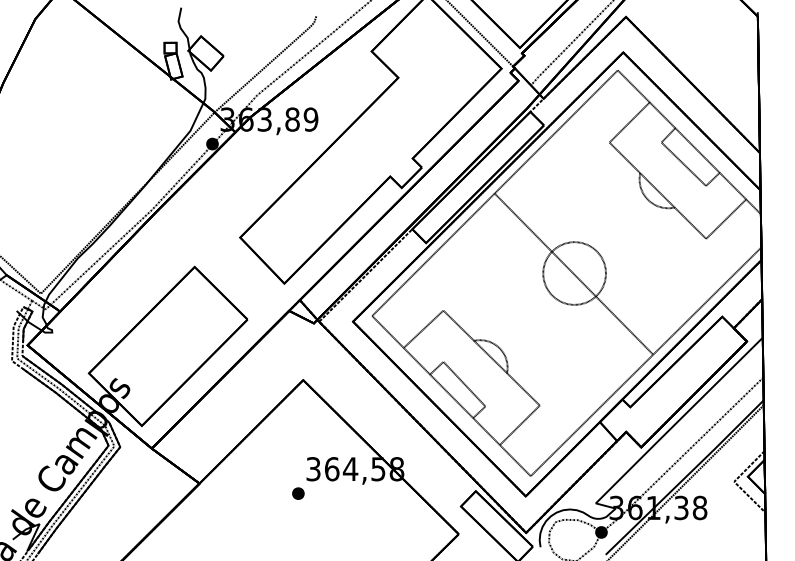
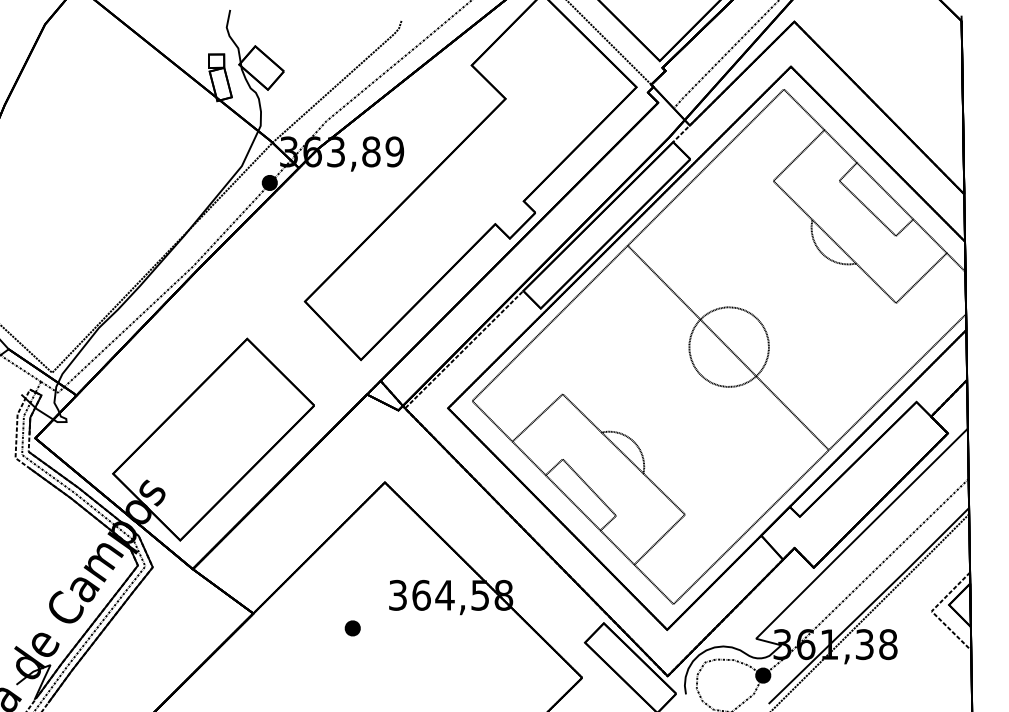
part: (298, 493) -> (352, 628), moved

